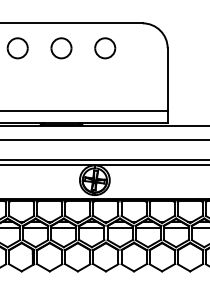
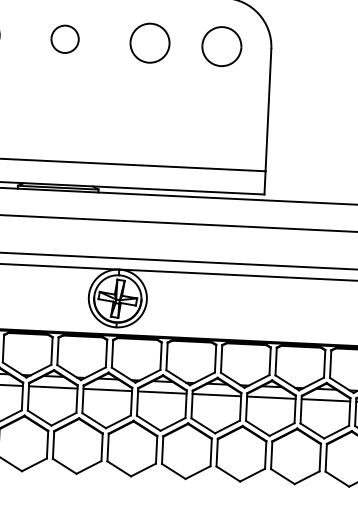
part: (61, 48) -> (65, 39), size x0.7
part: (142, 48) -> (222, 46), added

